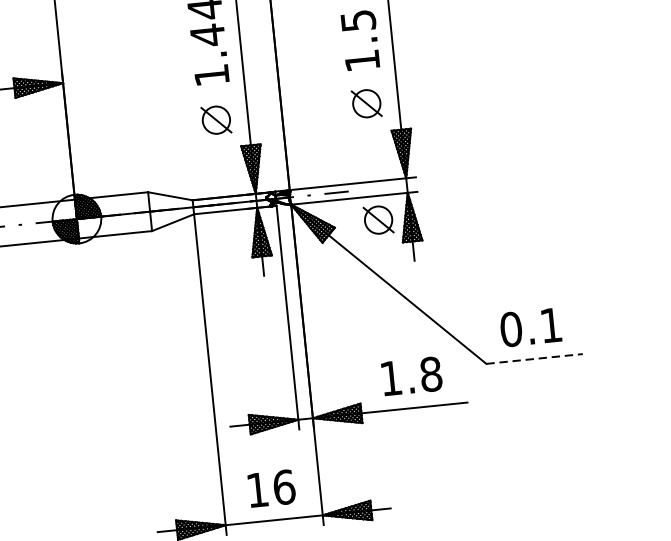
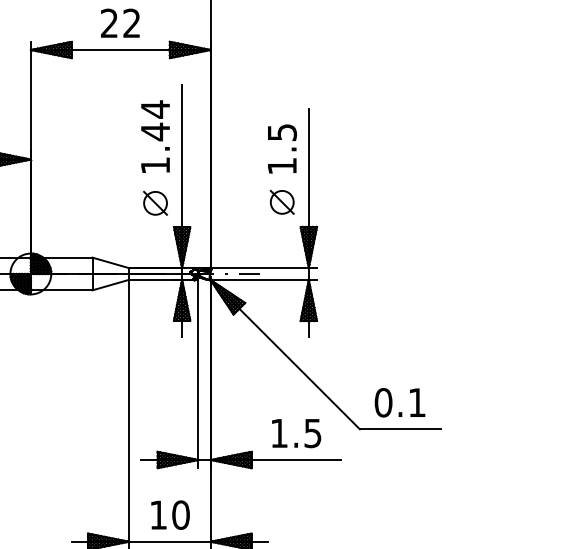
part: (377, 219) -> (281, 299), removed
line: (534, 359) -> (400, 429), dashed -> solid
text: (430, 374) -> (312, 433), 1.8 -> 1.5
text: (283, 486) -> (180, 514), 16 -> 10

